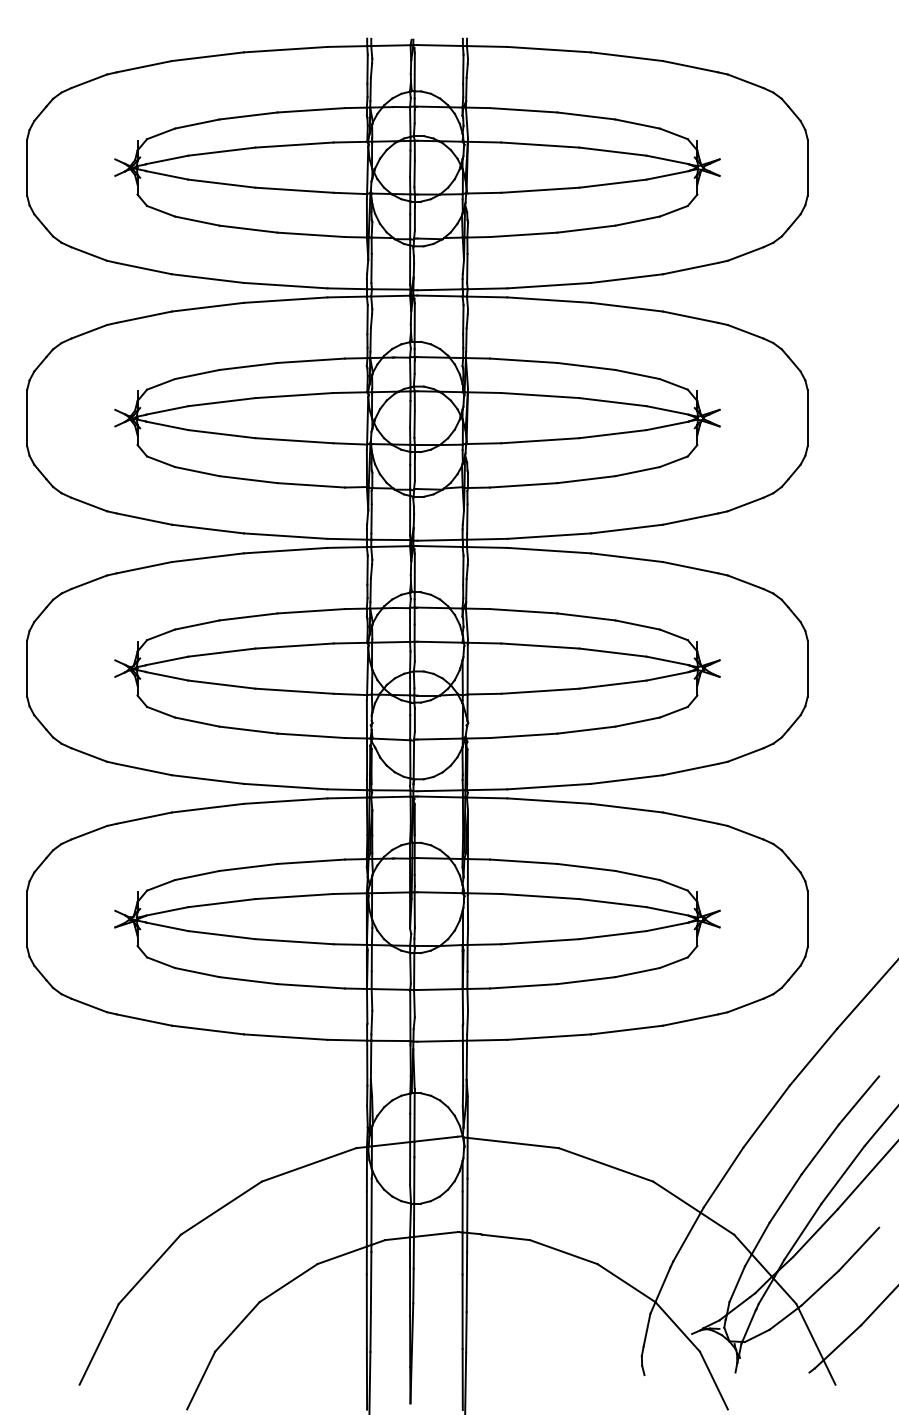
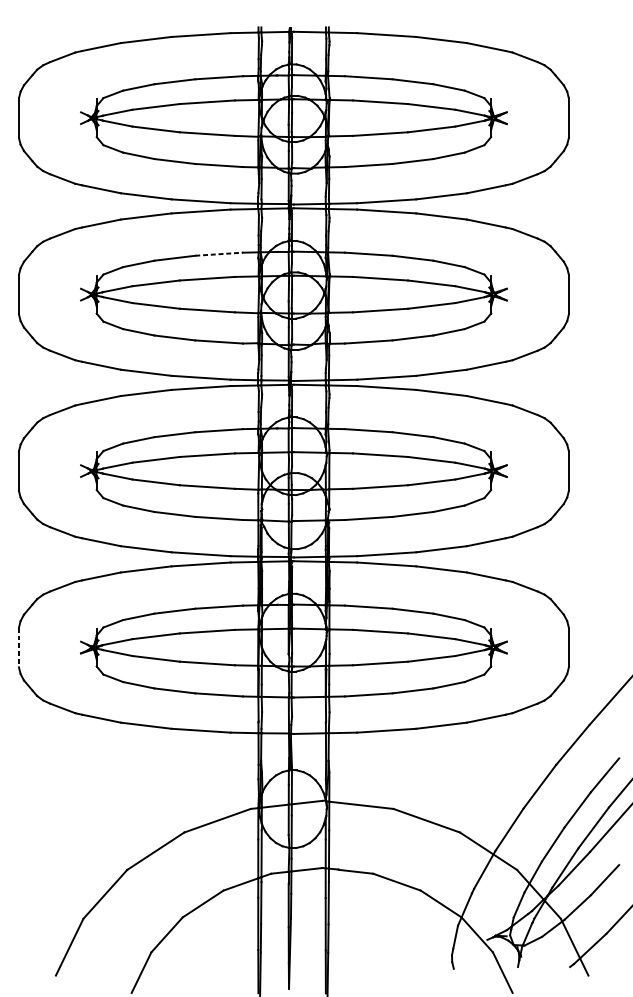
line: (311, 360) -> (219, 254), solid -> dashed
line: (27, 919) -> (19, 647), solid -> dashed

